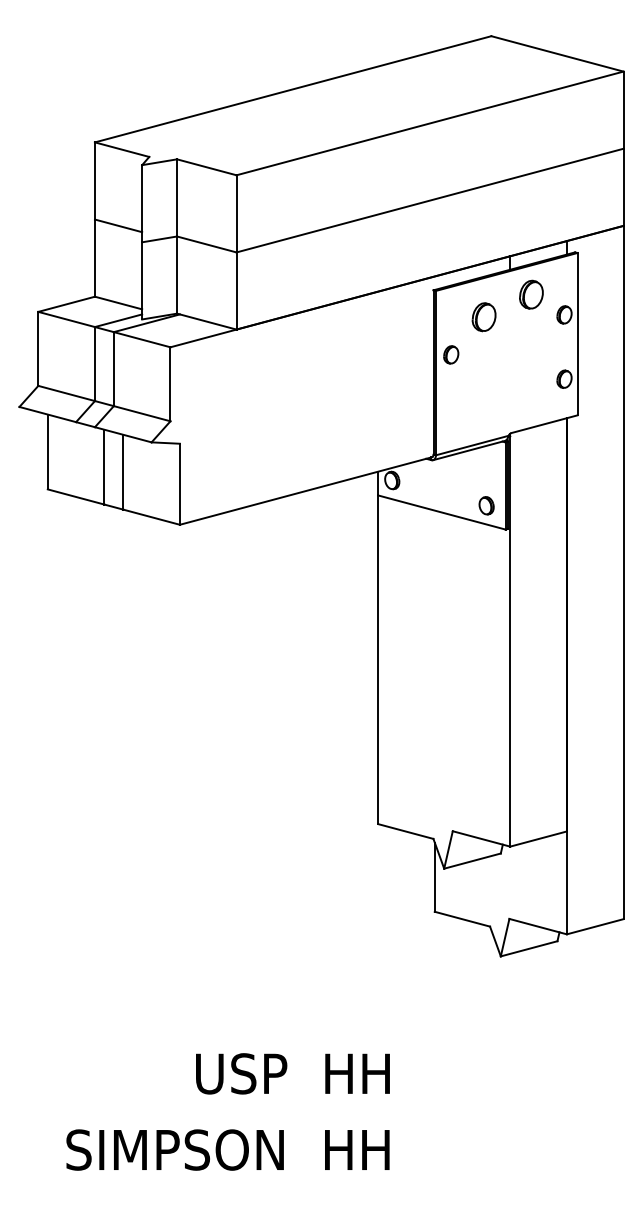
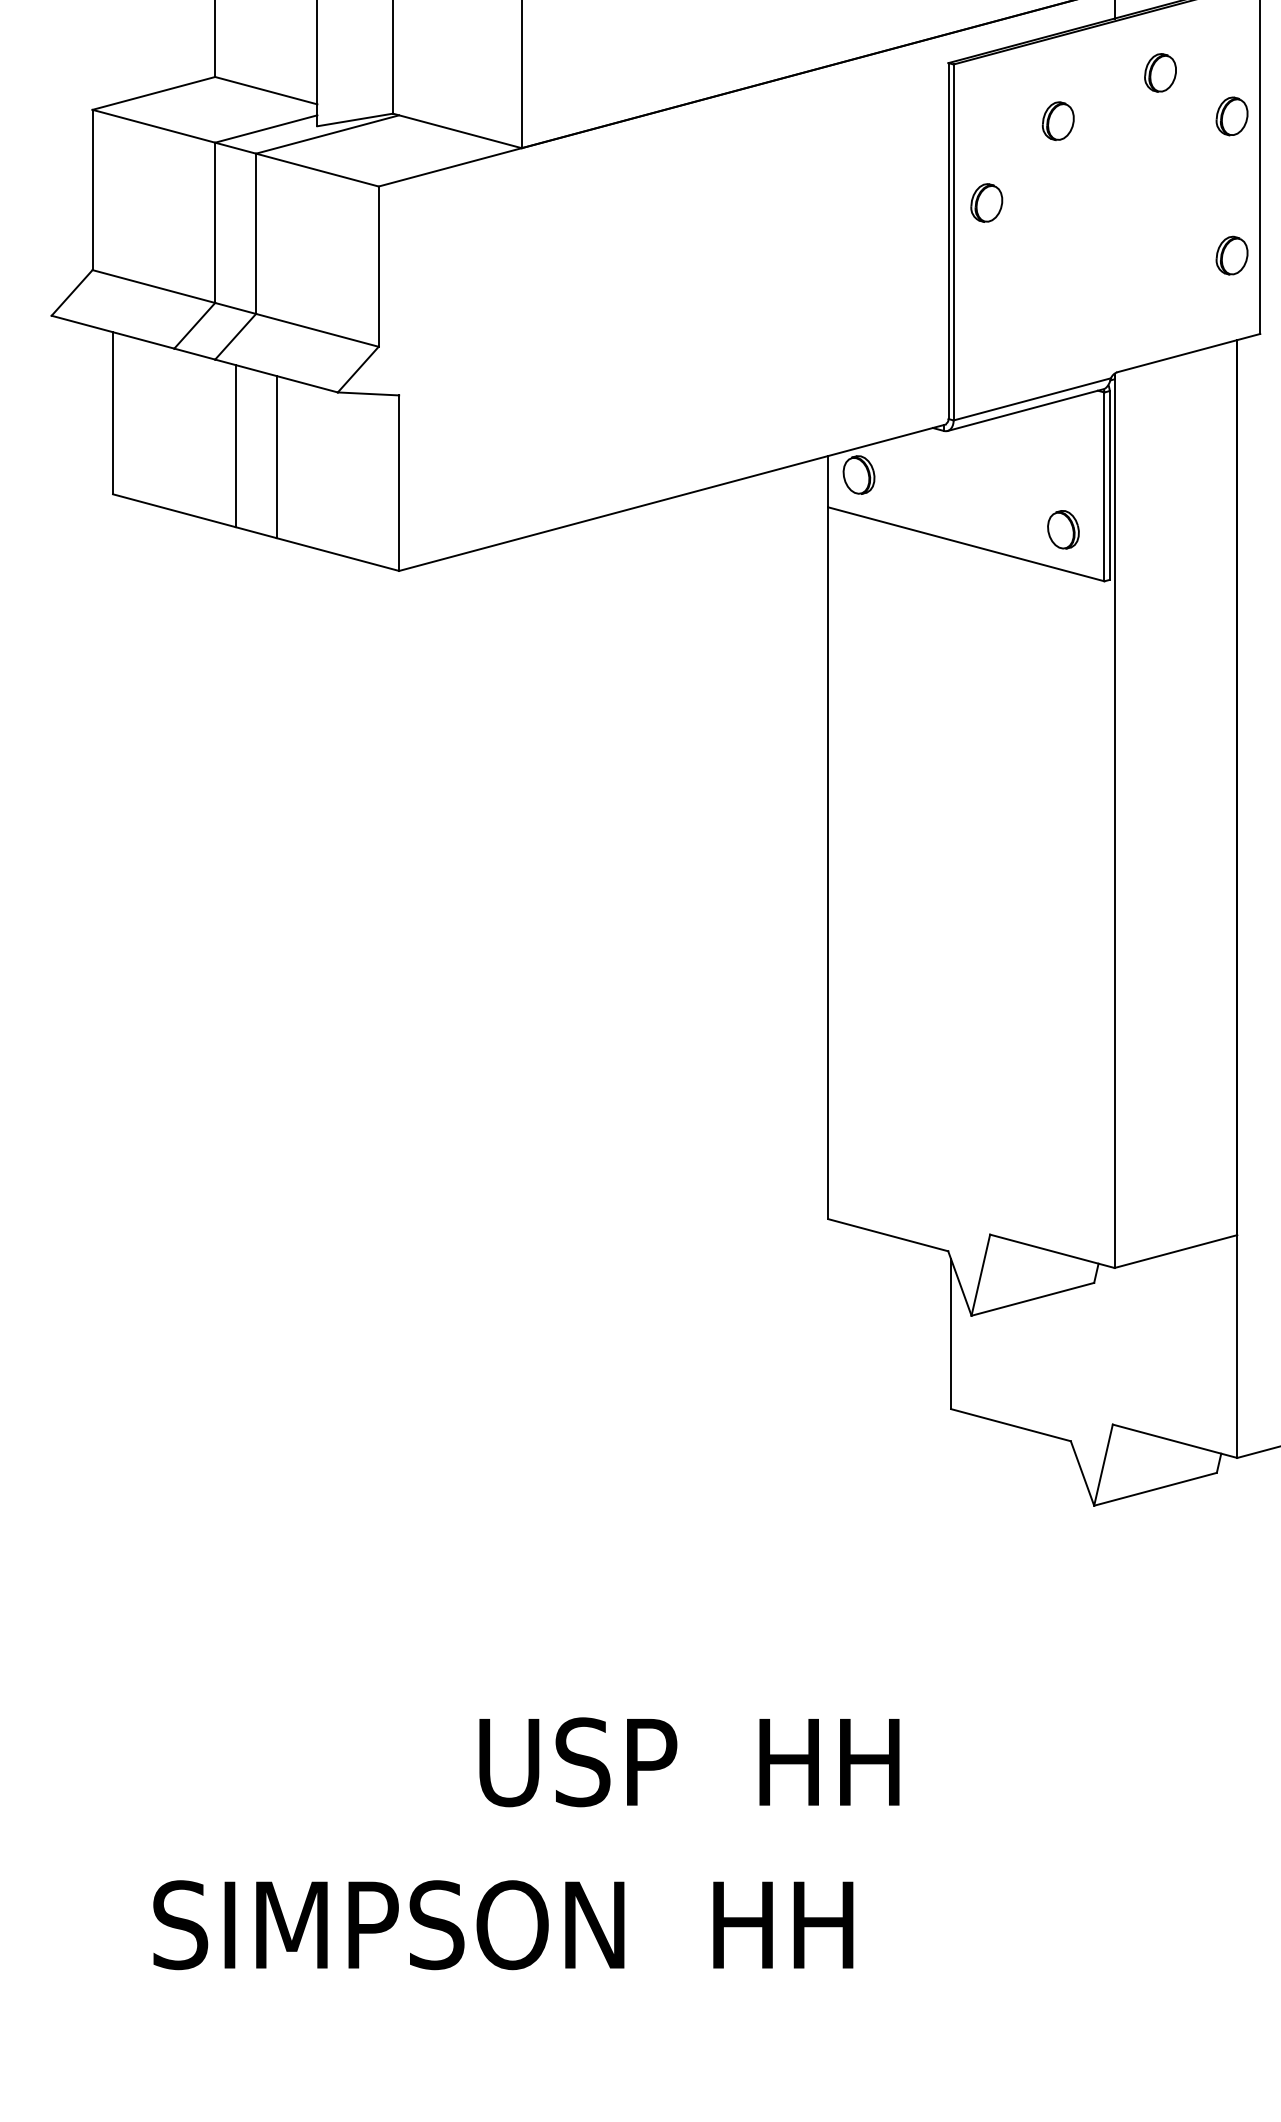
part: (531, 294) -> (1160, 72), size x0.62
part: (484, 316) -> (1058, 119), size x0.62
text: (292, 1073) -> (688, 1761), moved

